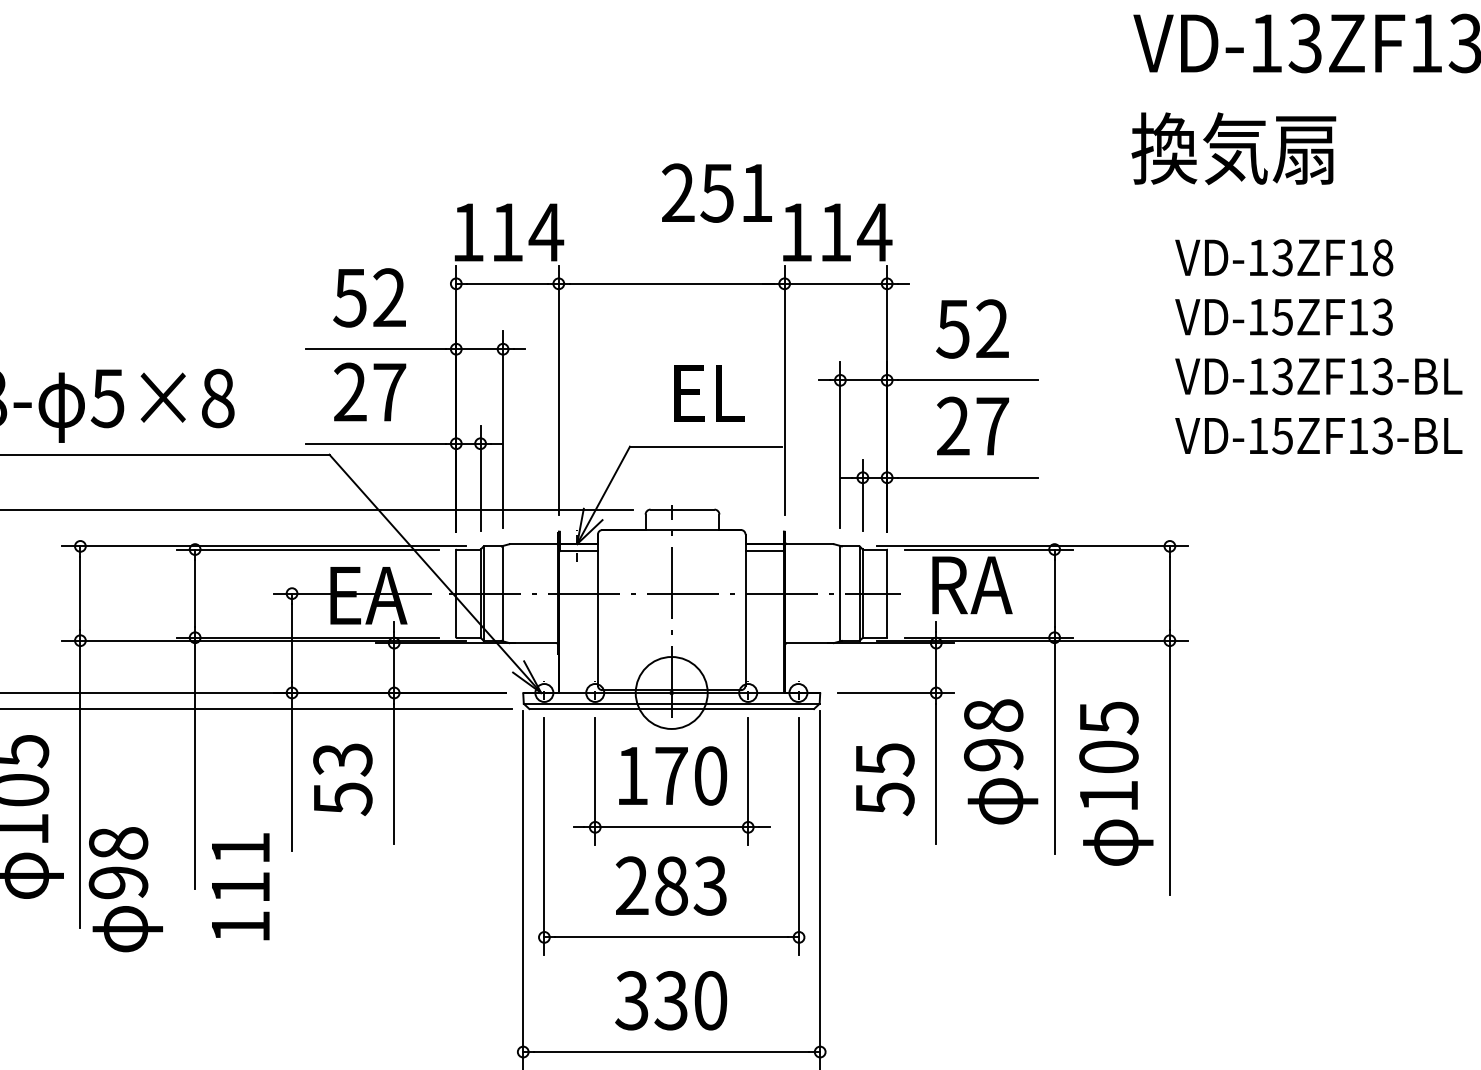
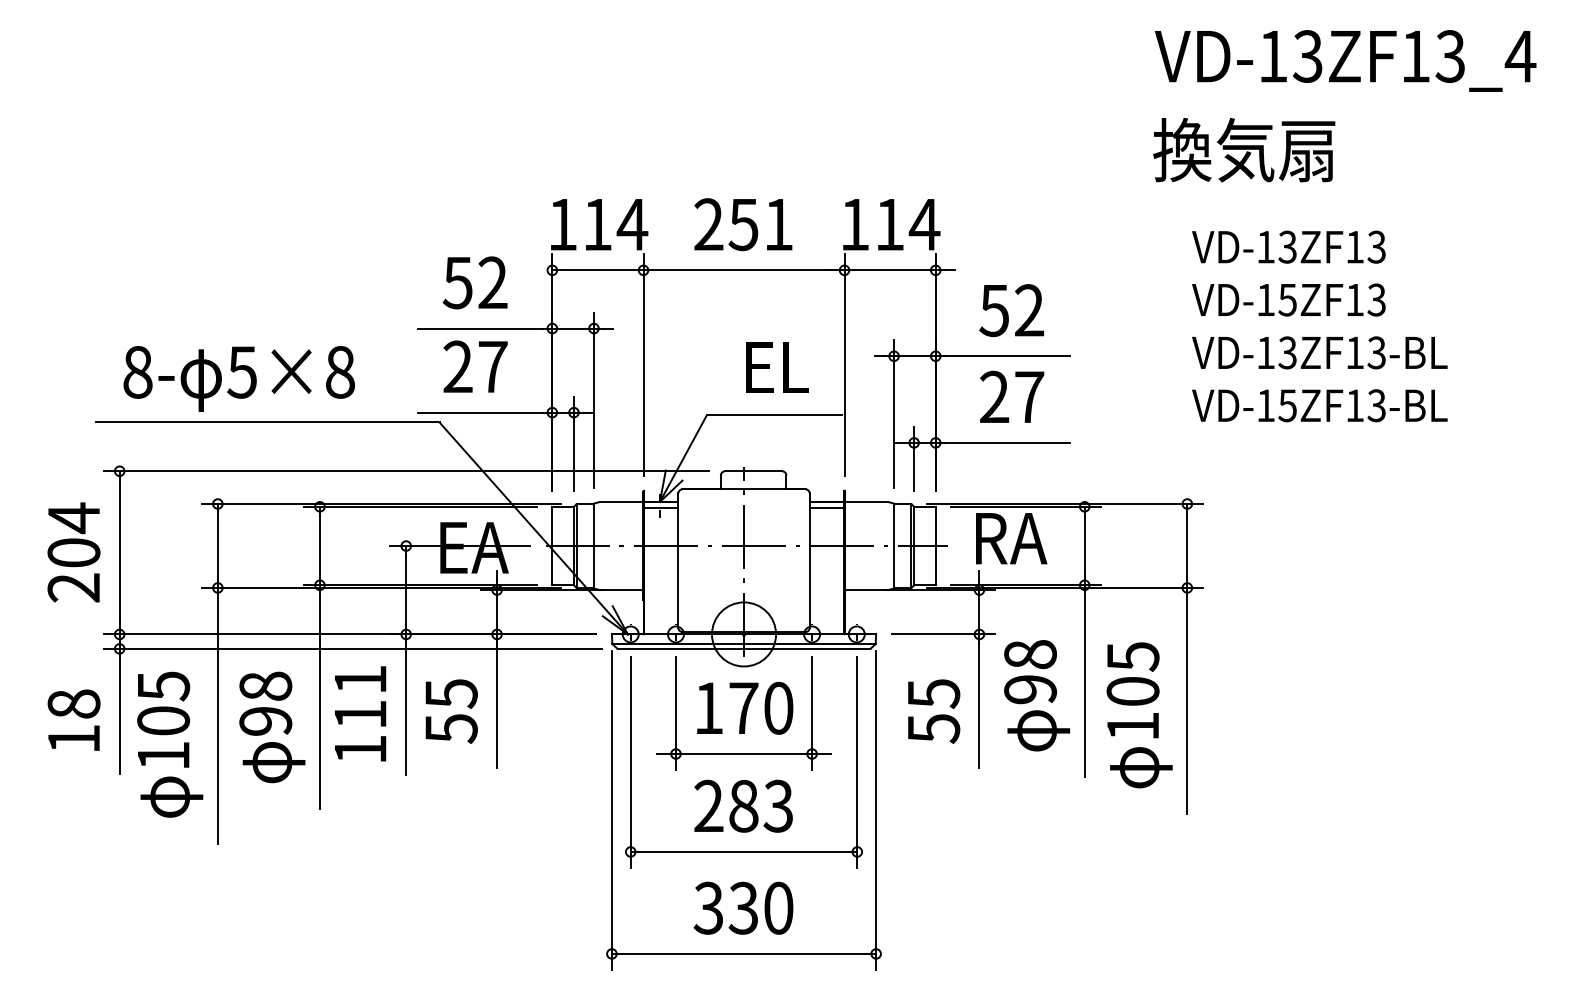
text: (717, 192) -> (743, 224), moved
text: (1382, 257) -> (1376, 246), VD-13ZF18 -> VD-13ZF13
text: (342, 759) -> (451, 693), 53 -> 55
text: (240, 886) -> (360, 713), moved
text: (126, 889) -> (272, 727), moved

